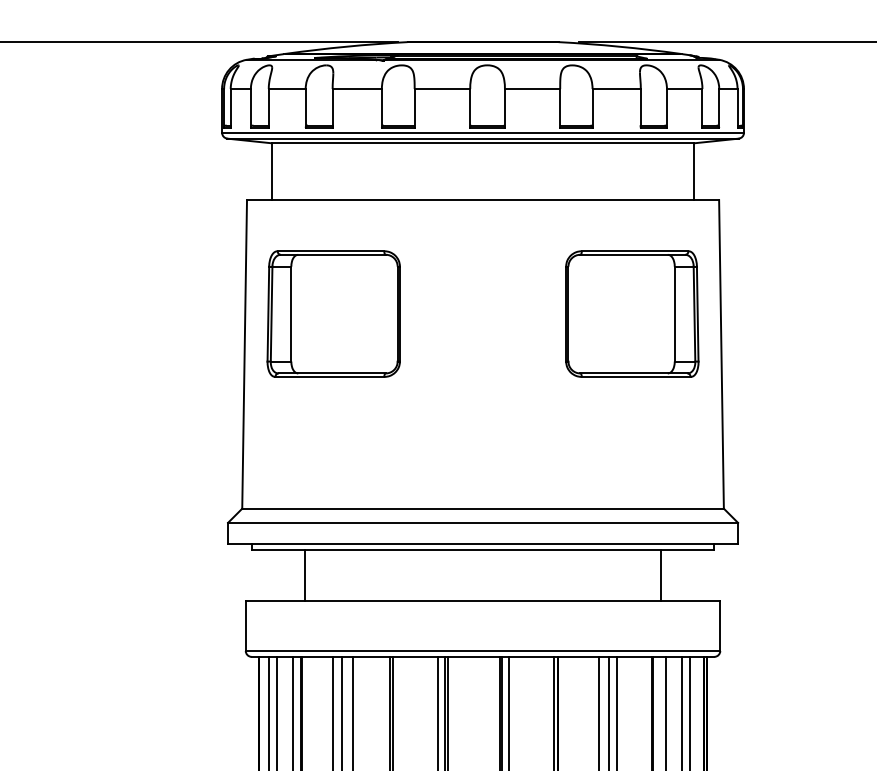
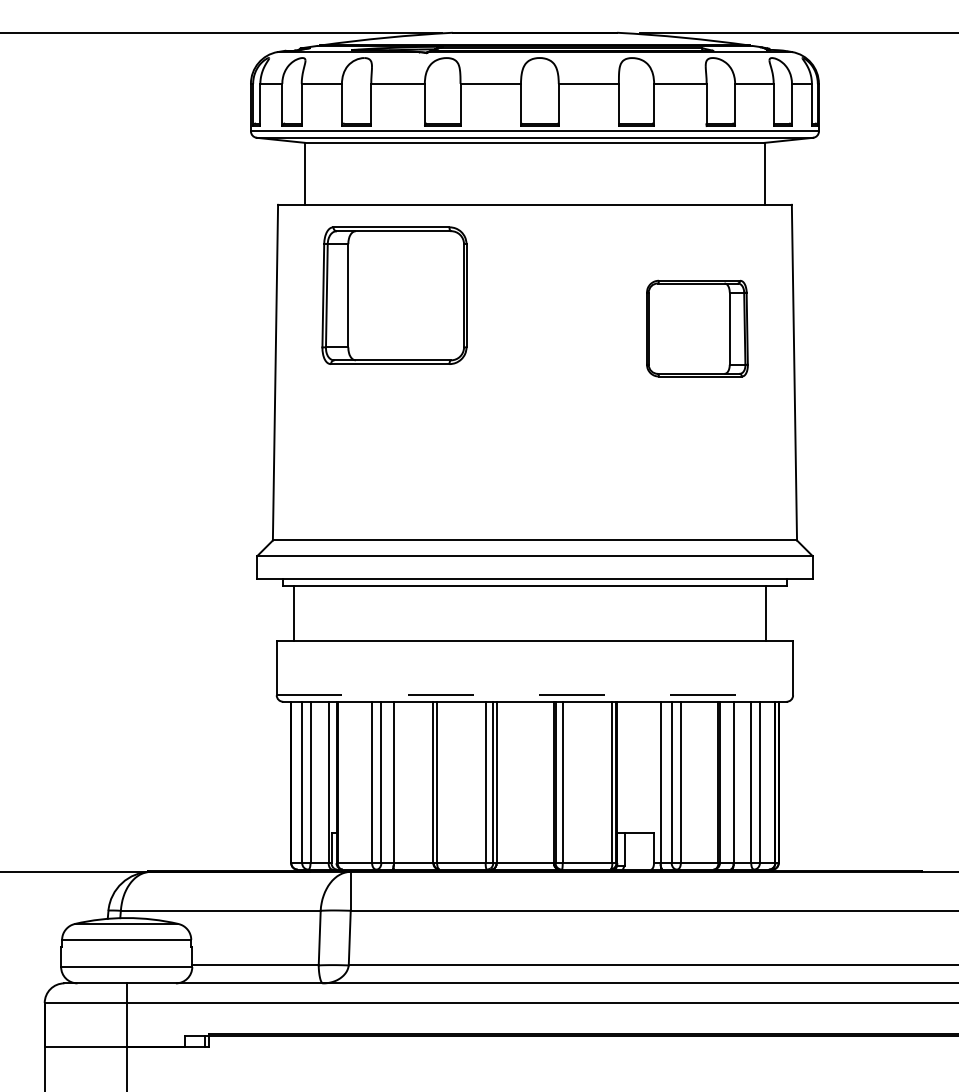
part: (333, 313) -> (394, 295), moved
part: (632, 313) -> (697, 328), size x0.7
line: (305, 575) -> (294, 613), moved
line: (660, 575) -> (765, 613), moved
line: (483, 651) -> (535, 695), solid -> dashed

